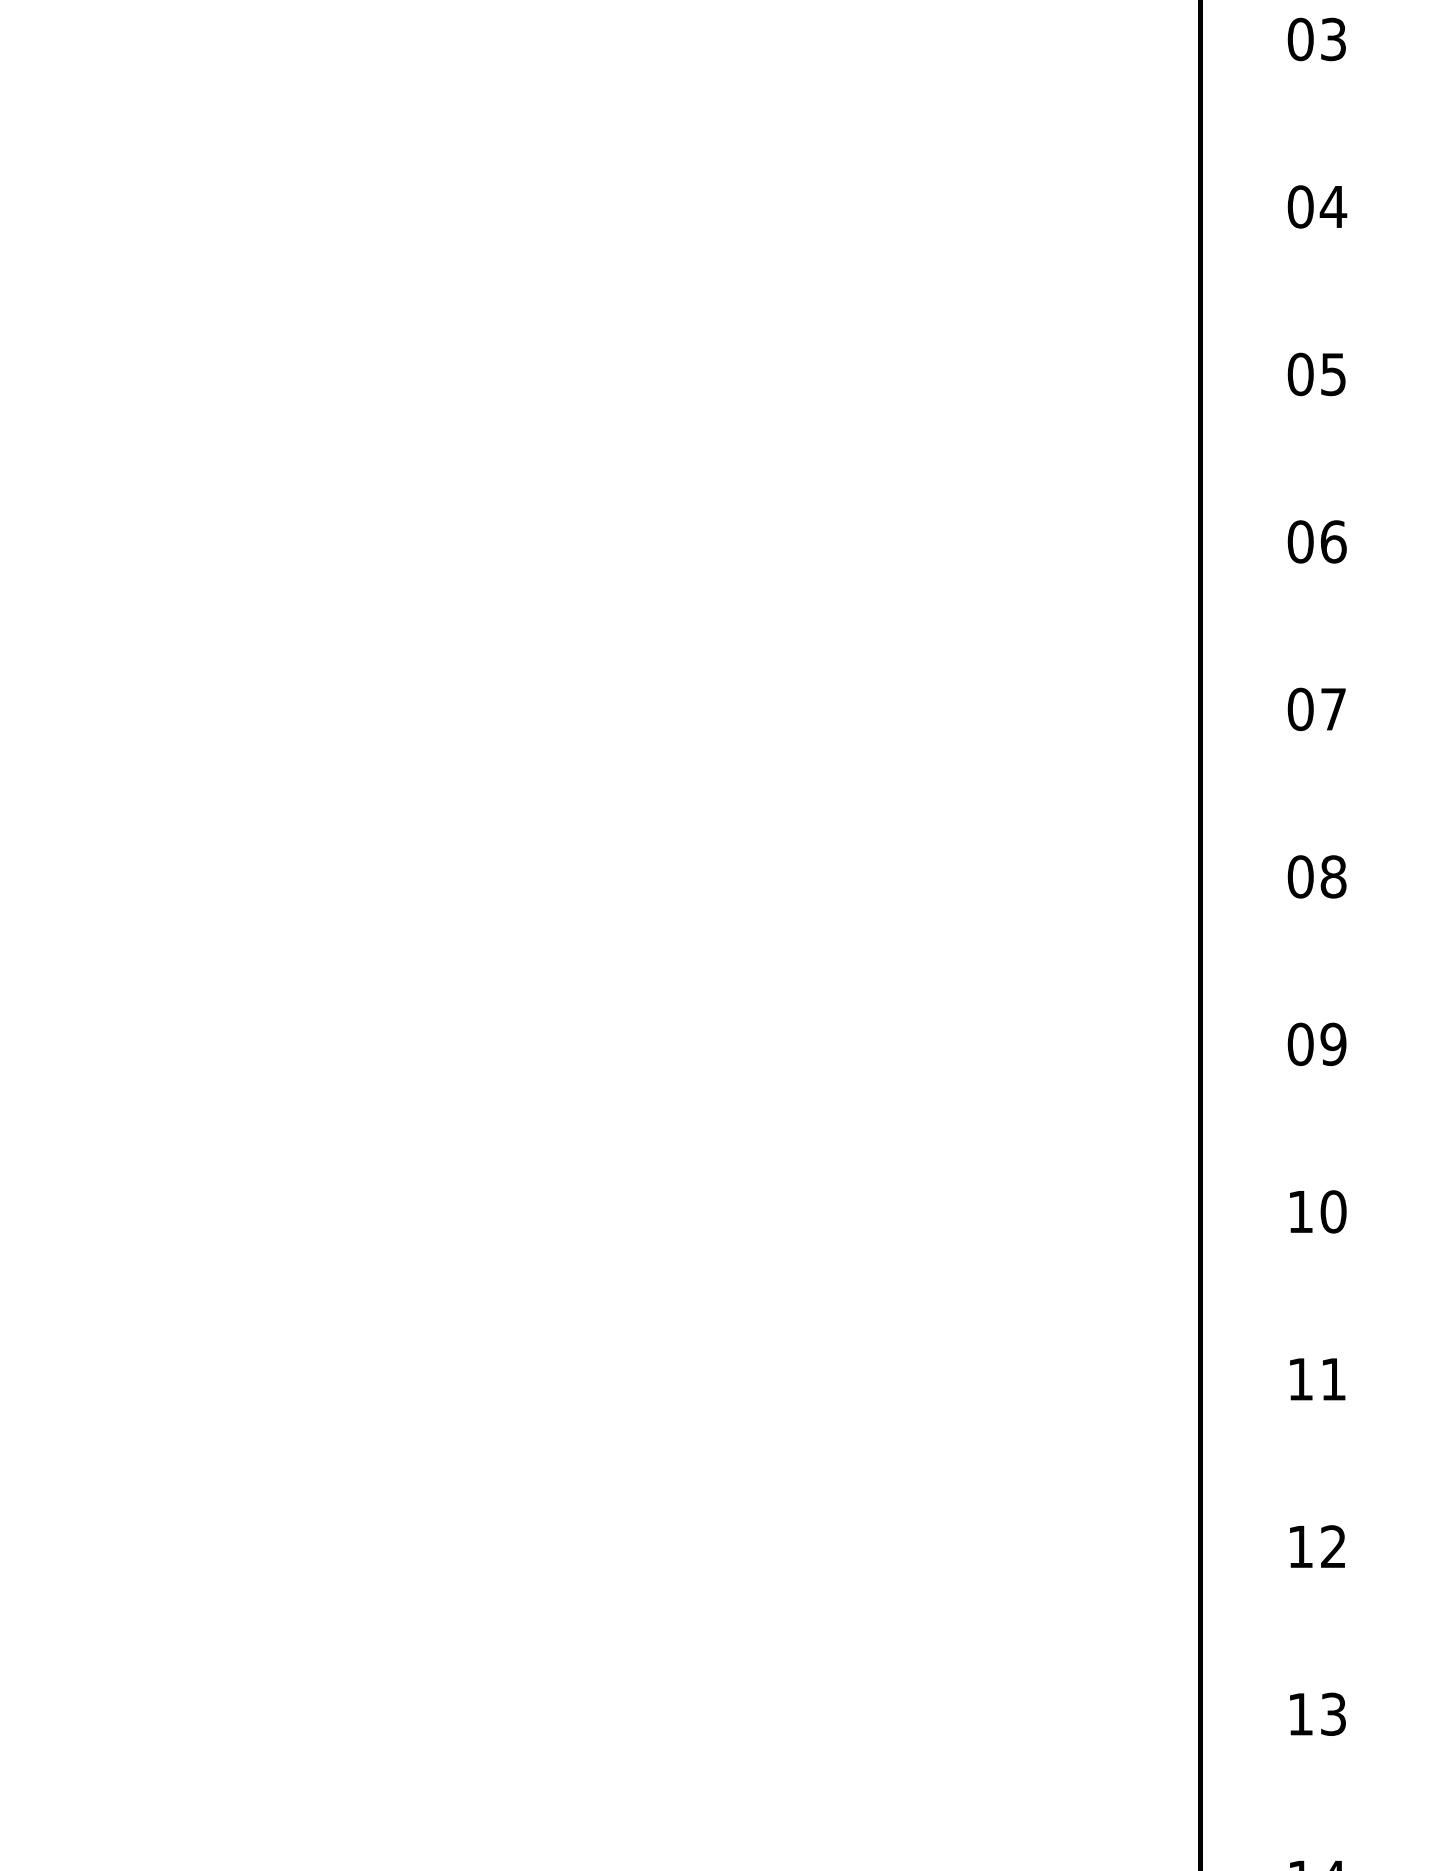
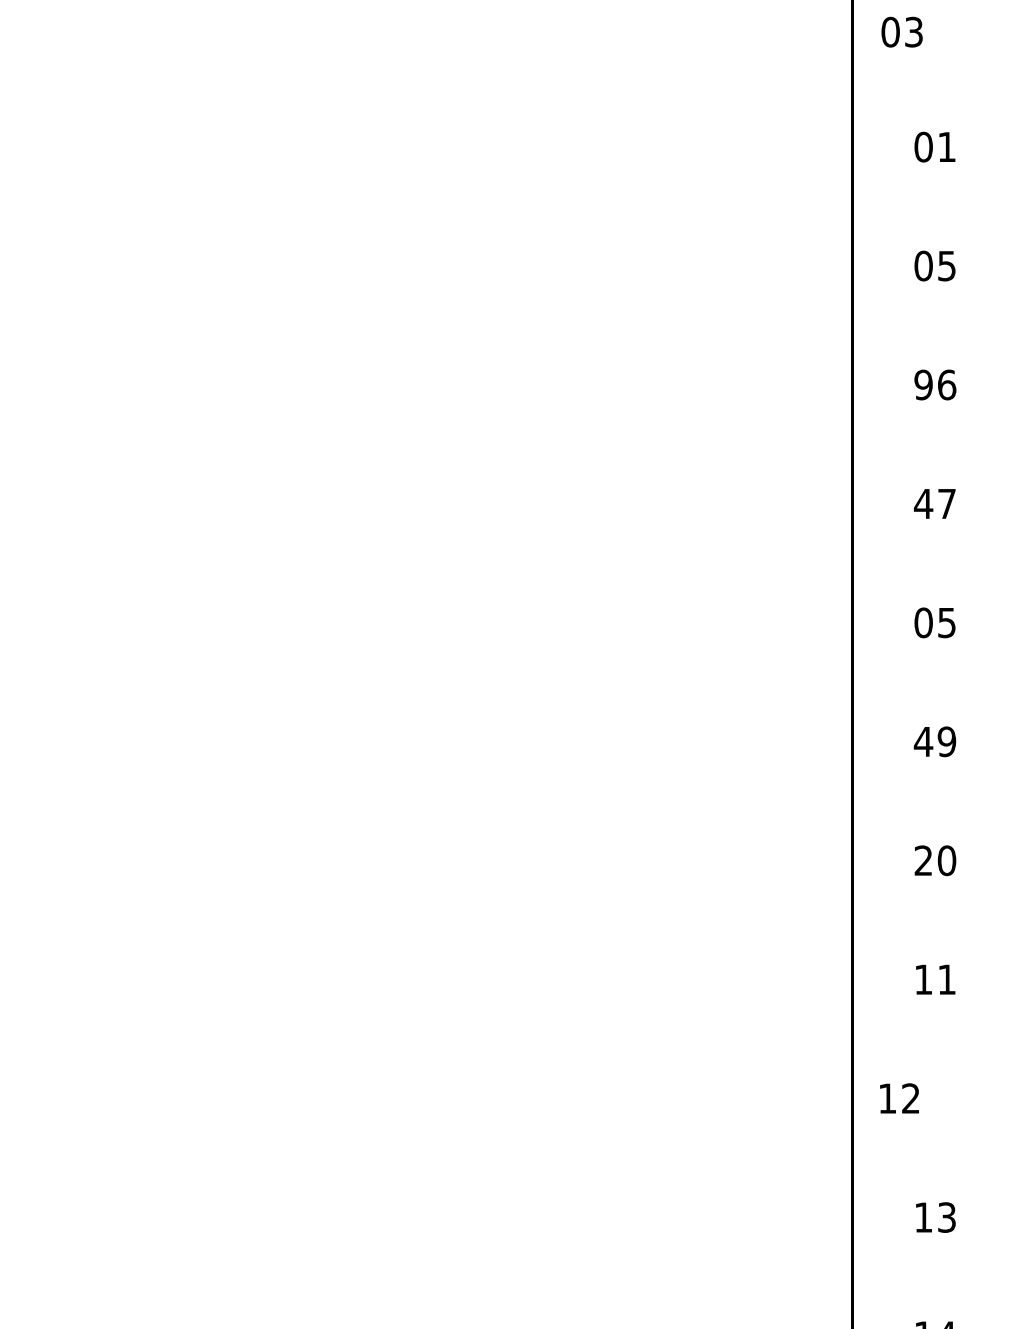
text: (1315, 38) -> (901, 31), moved
text: (1332, 206) -> (946, 146), 04 -> 01
text: (1300, 541) -> (923, 384), 06 -> 96
text: (1300, 708) -> (923, 503), 07 -> 47
text: (1334, 876) -> (947, 622), 08 -> 05
text: (1300, 1043) -> (923, 741), 09 -> 49
text: (1299, 1211) -> (922, 860), 10 -> 20
text: (1317, 1546) -> (899, 1098), moved

